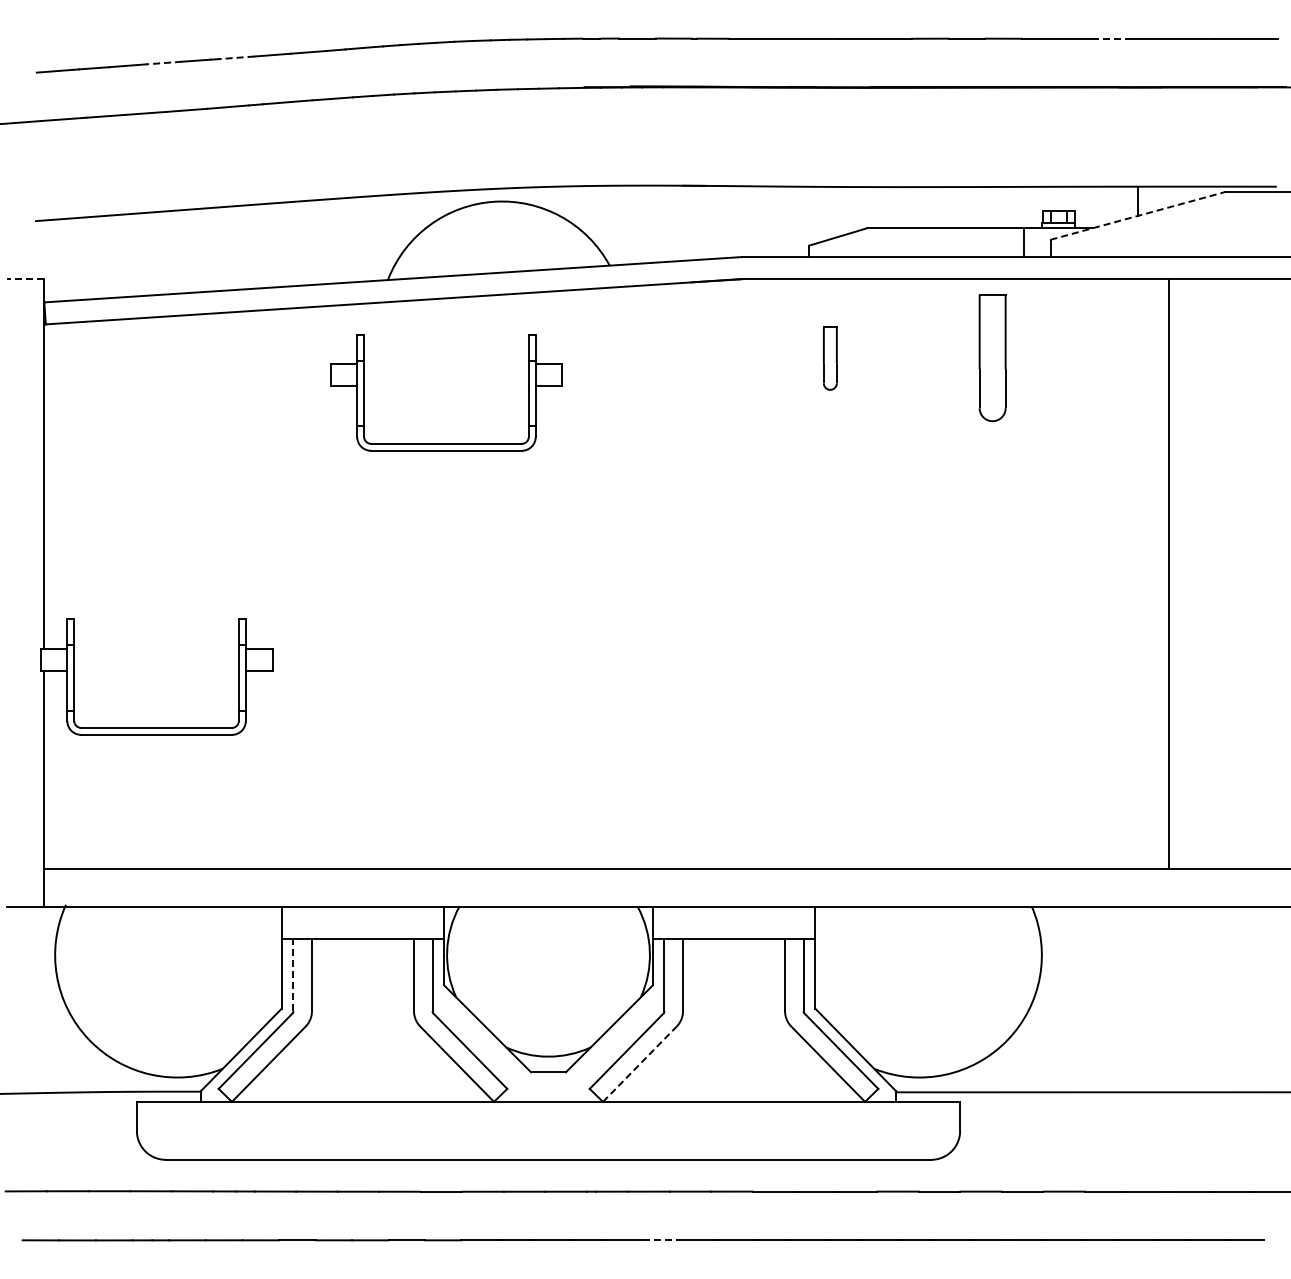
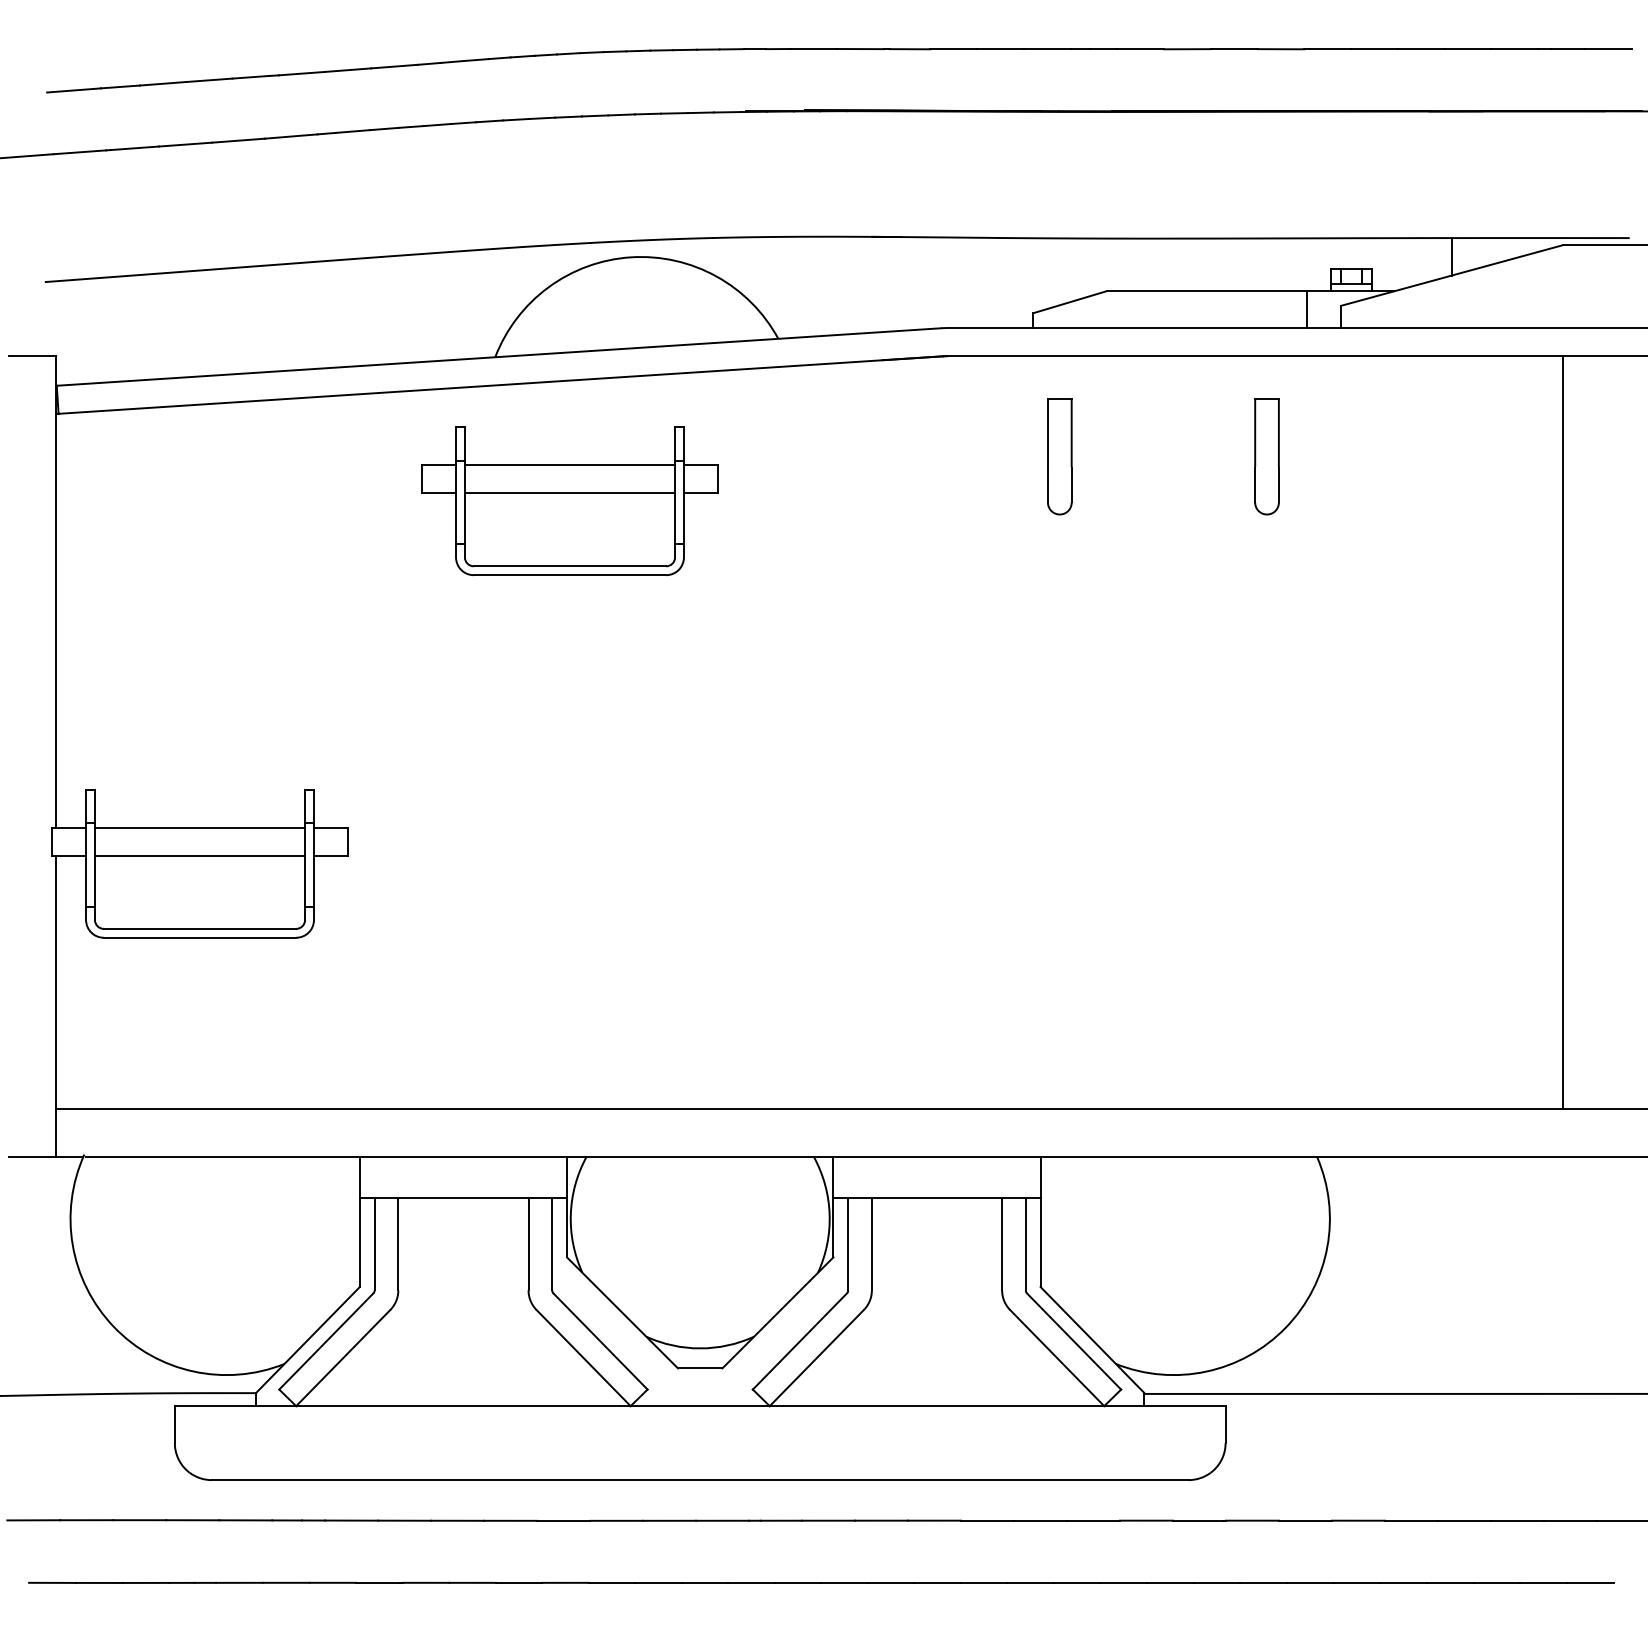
line: (1113, 38) -> (1421, 48), dashed -> solid
line: (235, 57) -> (300, 73), dashed -> solid
line: (163, 63) -> (208, 80), dashed -> solid
line: (1138, 215) -> (1453, 274), dashed -> solid
line: (25, 279) -> (32, 356), dashed -> solid
part: (830, 358) -> (1060, 457), size x1.43
part: (992, 358) -> (1266, 457), size x0.71
line: (446, 364) -> (570, 465), added
line: (446, 386) -> (570, 493), added
line: (1168, 574) -> (1562, 733), moved
line: (156, 648) -> (199, 827), added
line: (156, 670) -> (199, 855), added
line: (293, 974) -> (374, 1243), dashed -> solid
line: (639, 1064) -> (816, 1358), dashed -> solid
line: (661, 1240) -> (844, 1583), dashed -> solid

